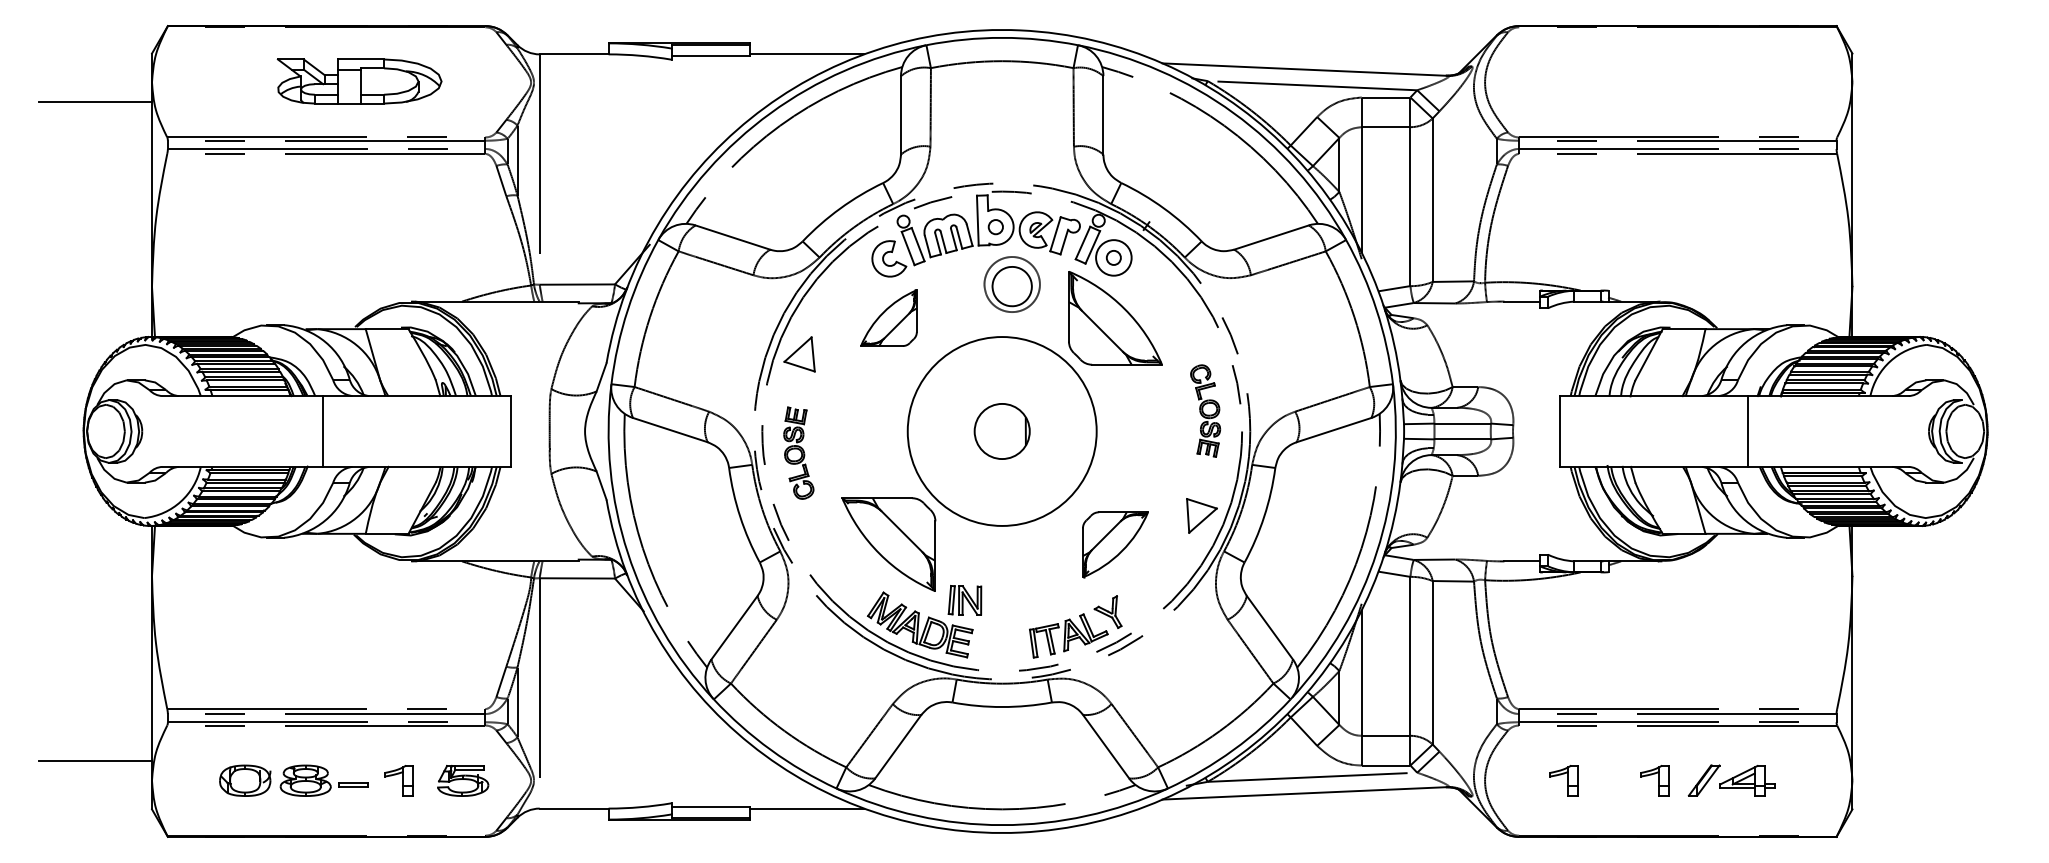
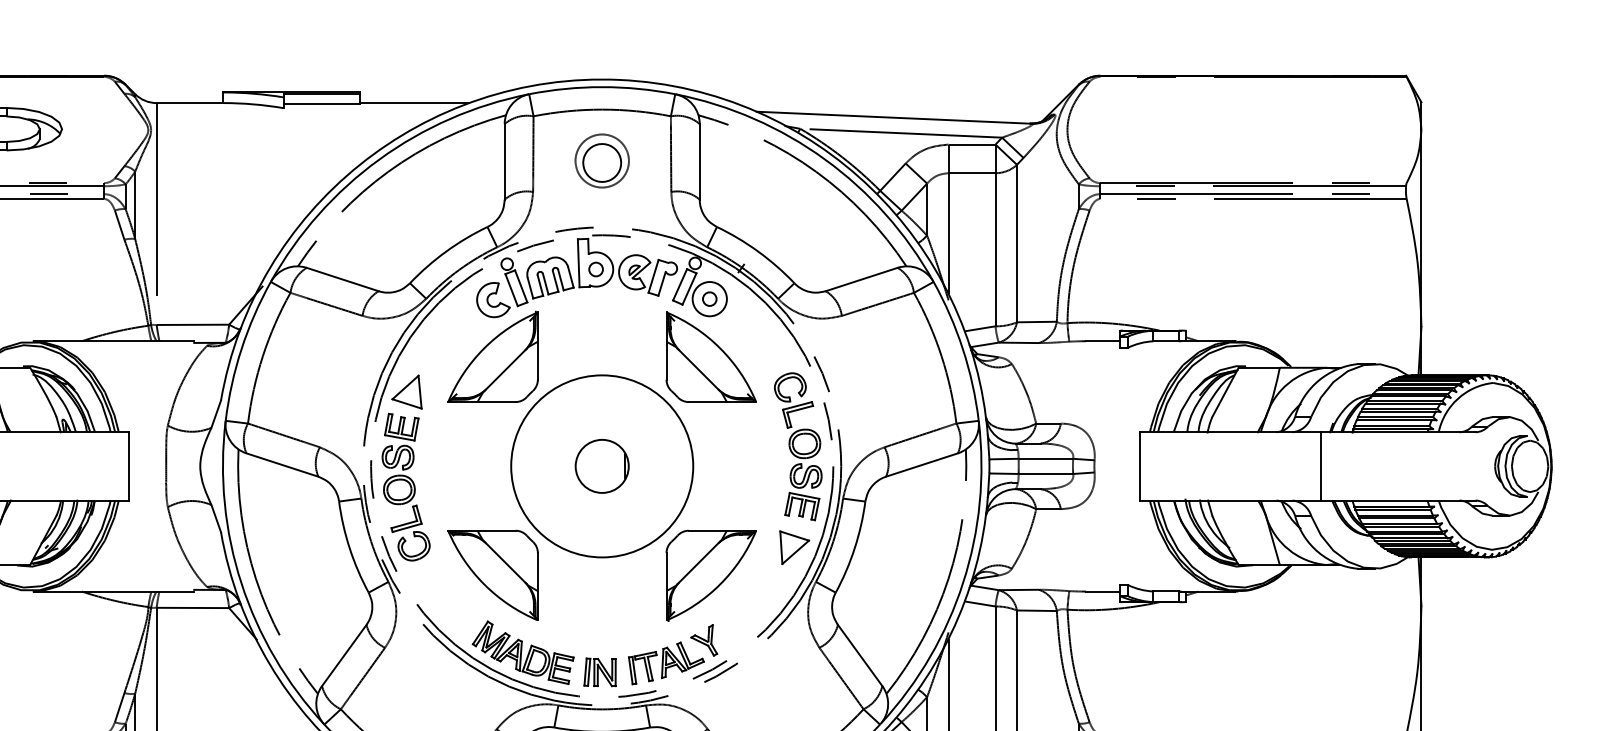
part: (1011, 284) -> (601, 160), moved
part: (888, 317) -> (492, 356), size x1.67
part: (1205, 410) -> (798, 446), size x1.67
part: (798, 453) -> (405, 487), size x1.67
part: (1115, 544) -> (711, 575), size x1.43
part: (964, 600) -> (599, 672), moved

